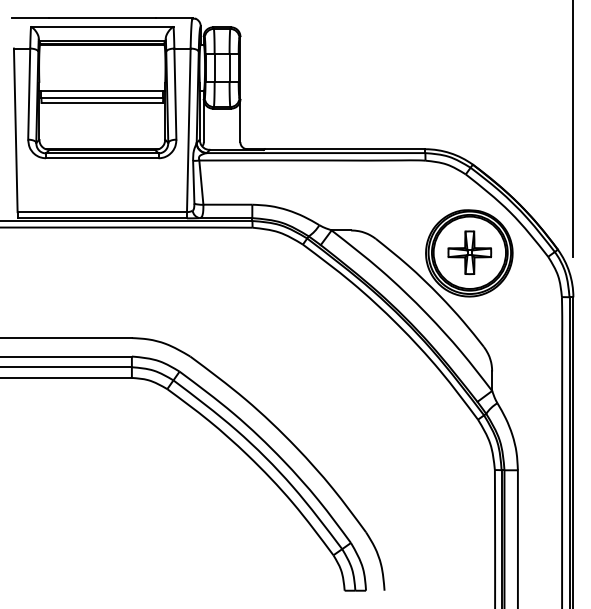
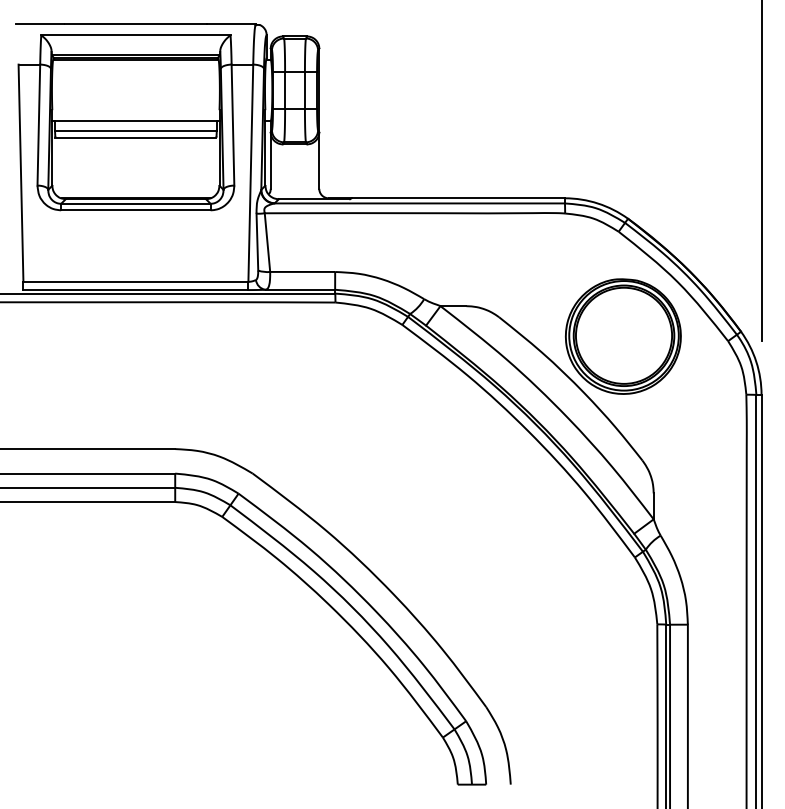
part: (469, 252) -> (623, 335), removed

